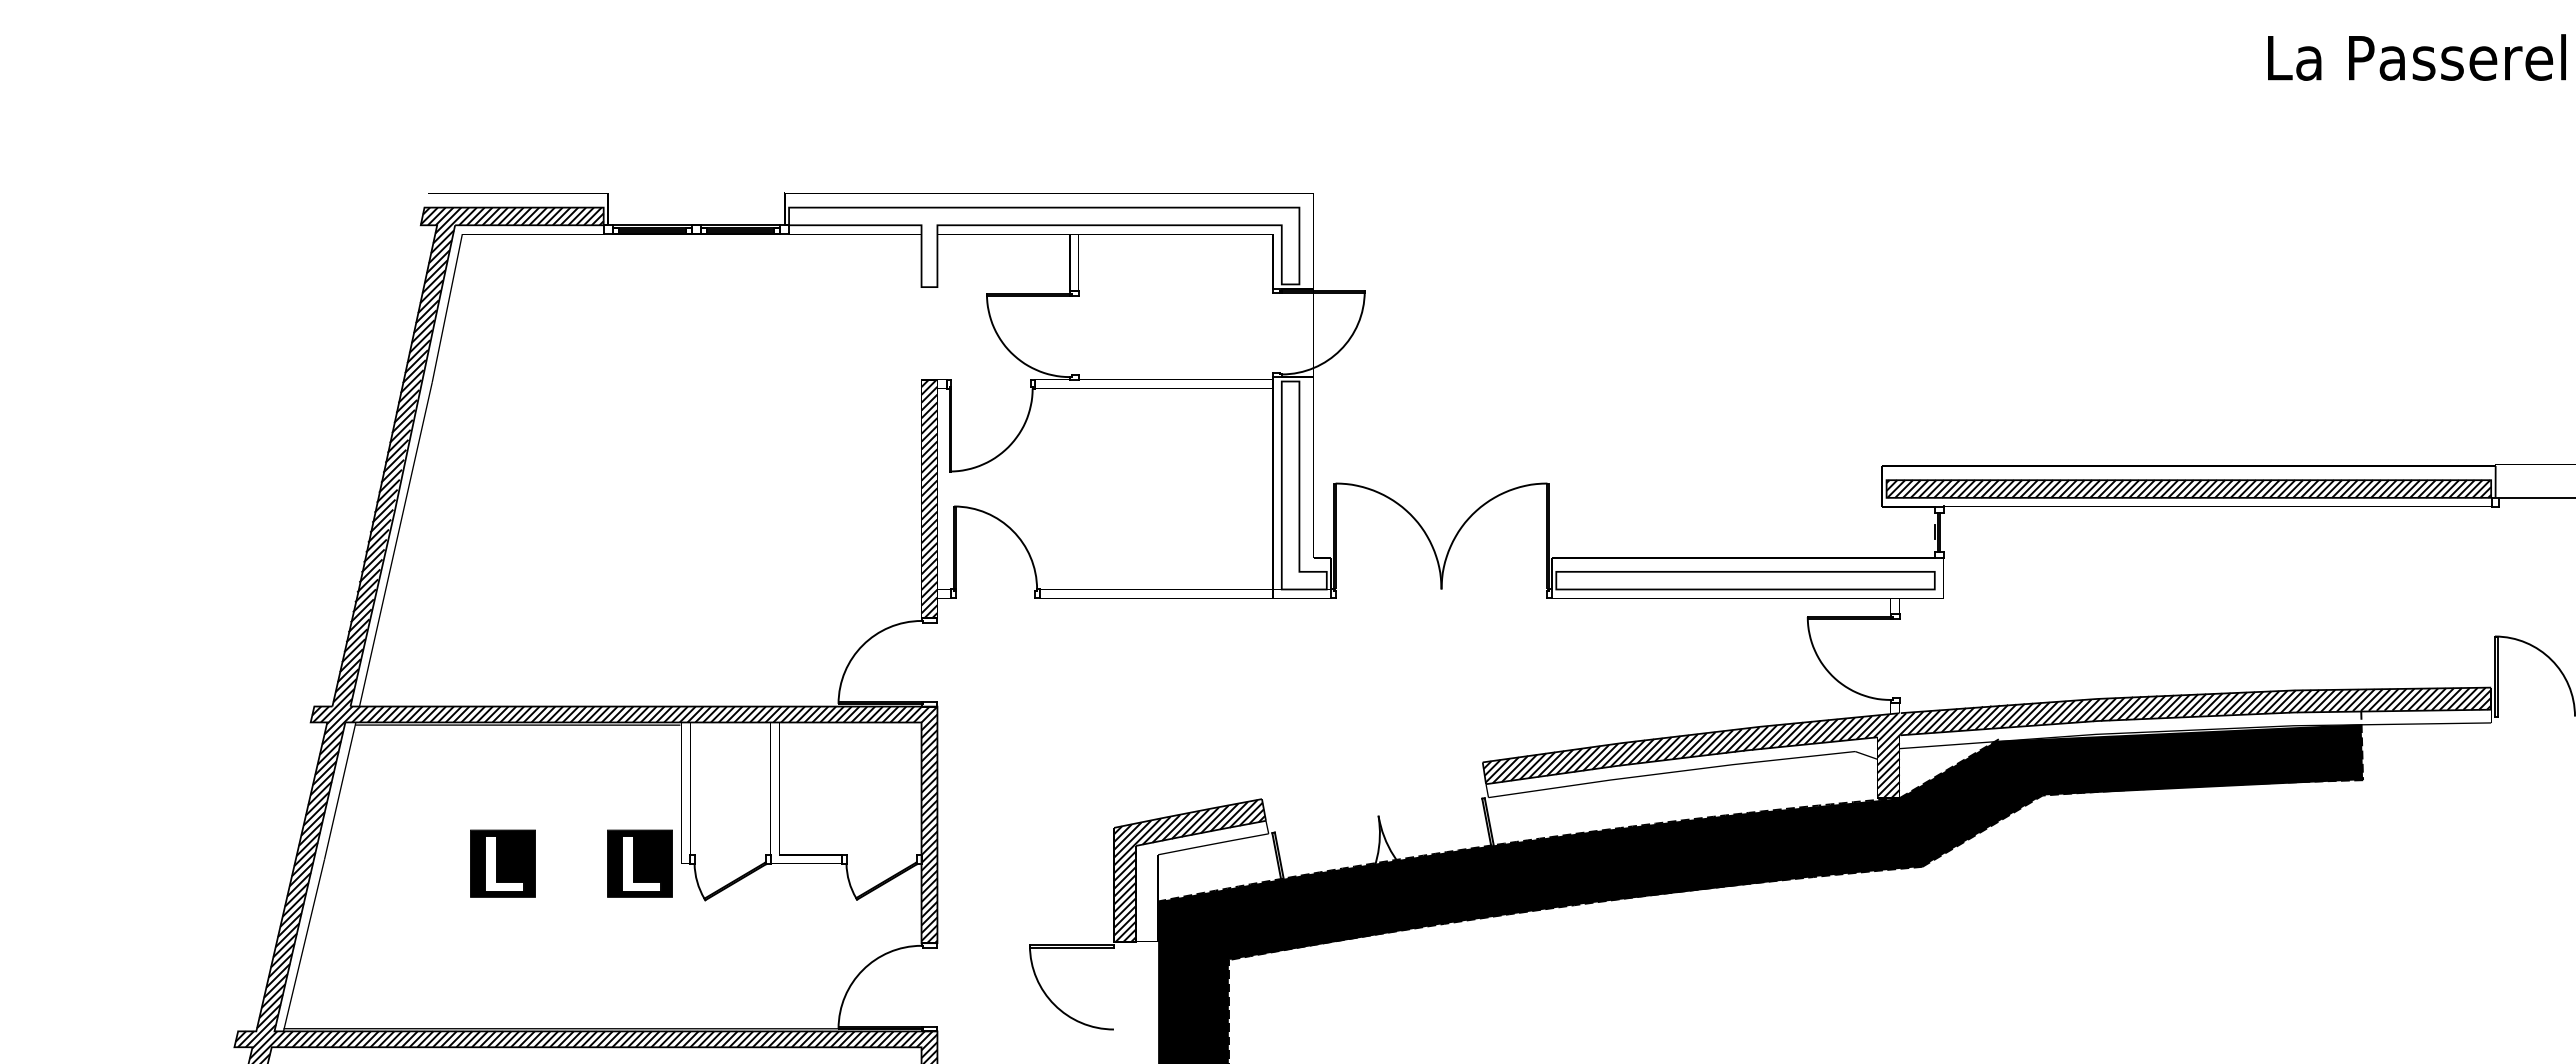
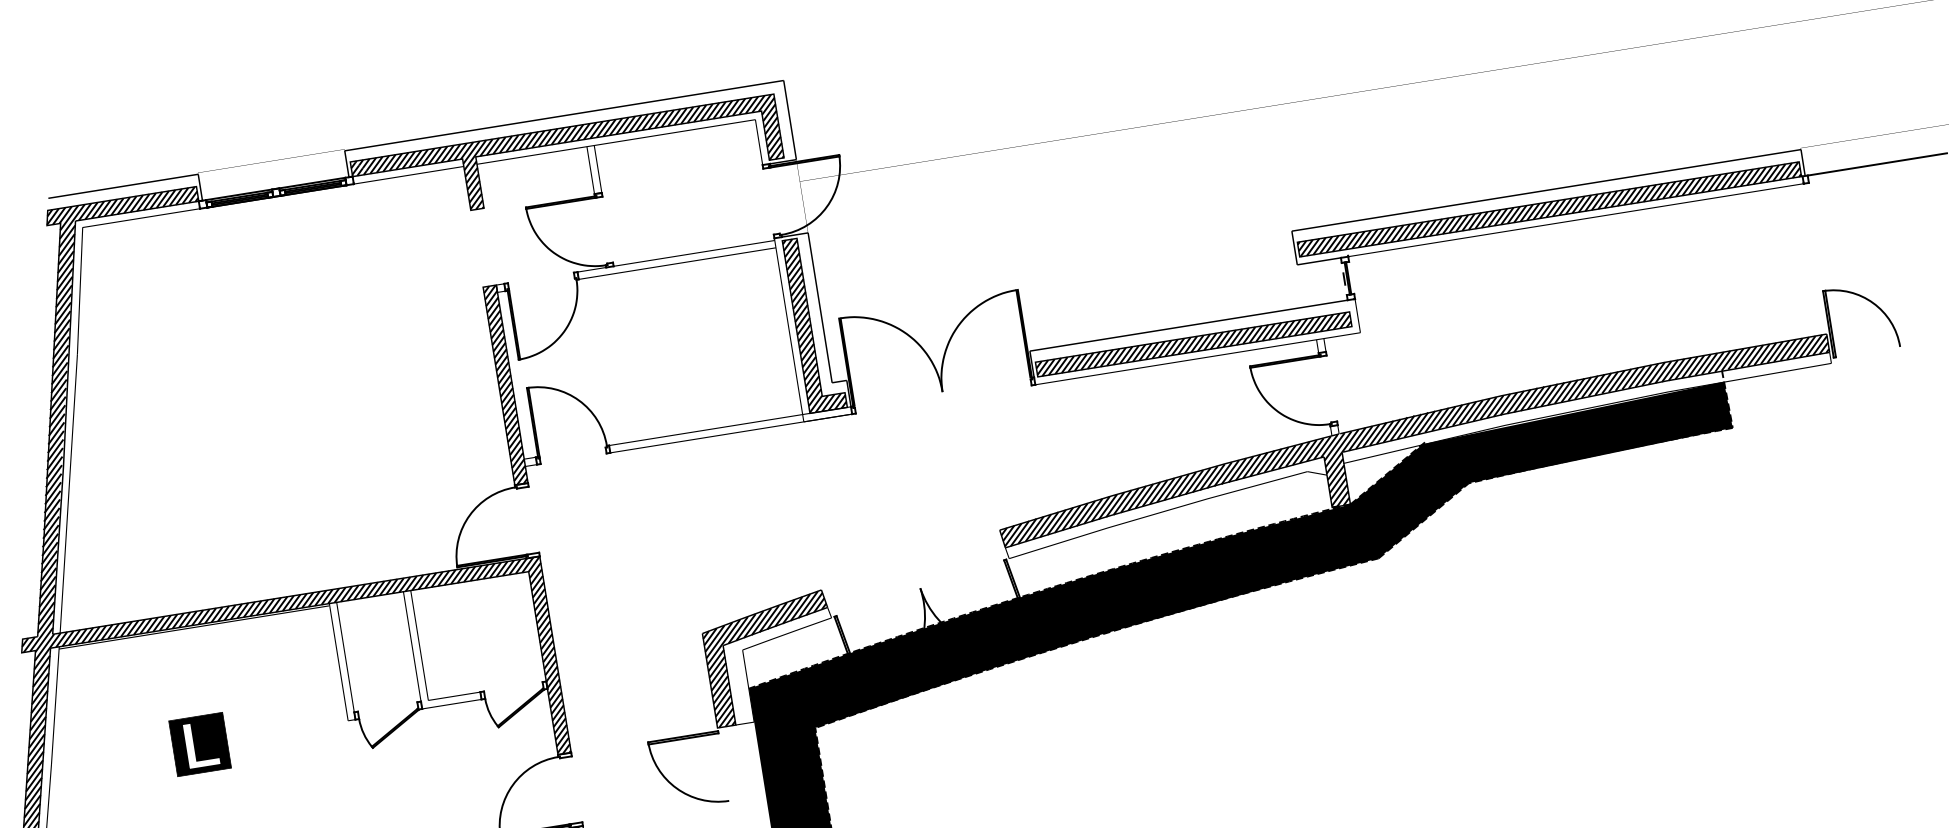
hatch: (1044, 247) -> (567, 161), added
hatch: (1303, 485) -> (814, 324), added
hatch: (1745, 580) -> (1193, 344), added
part: (639, 863) -> (313, 726), removed

